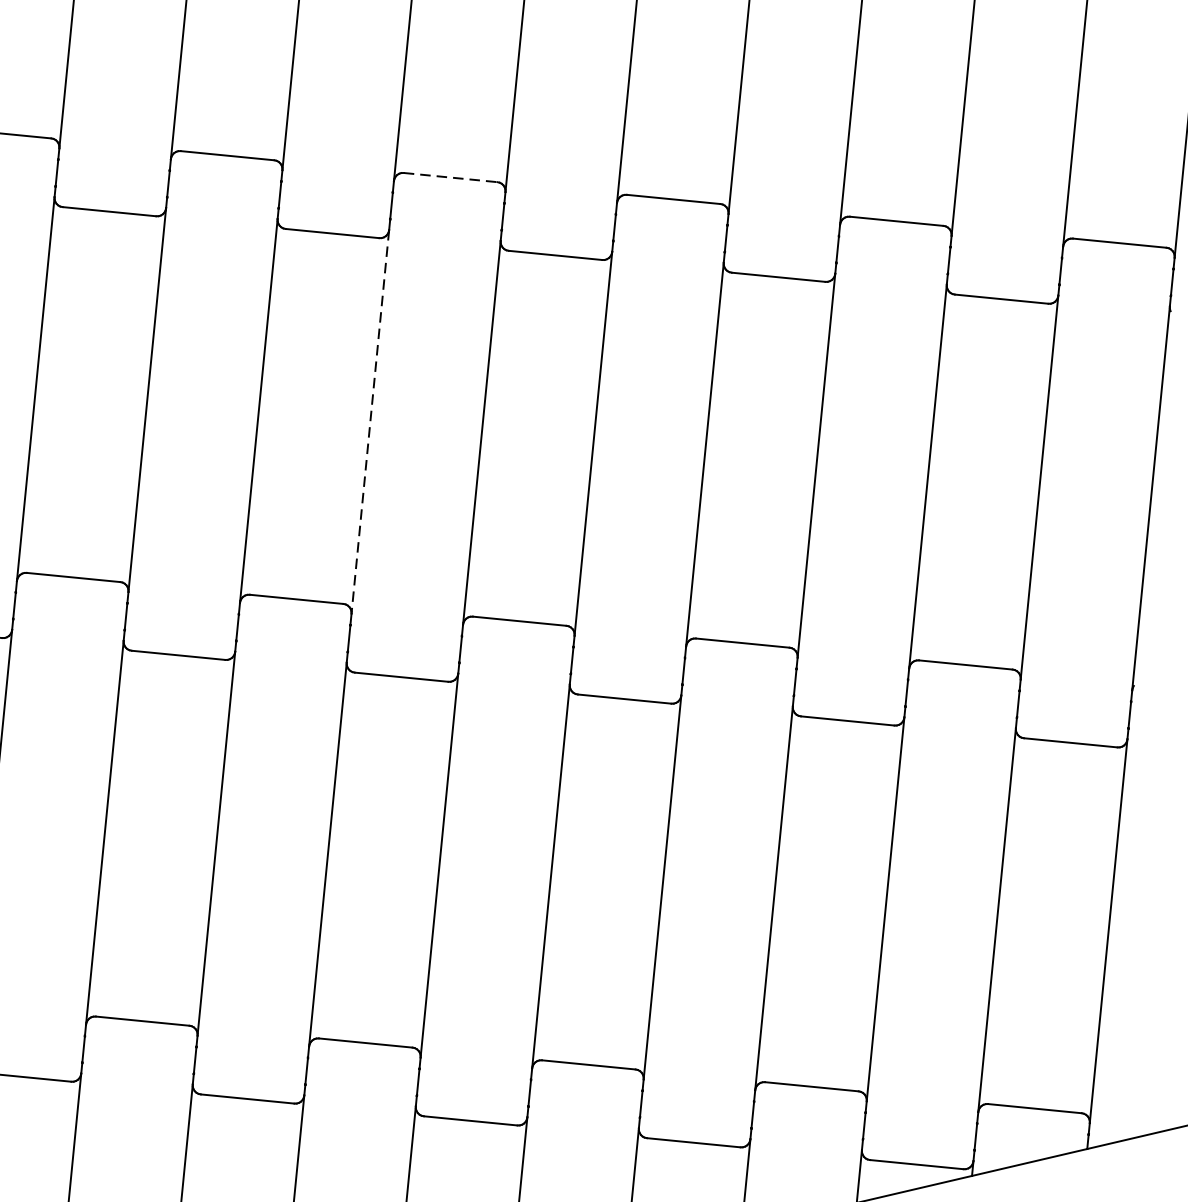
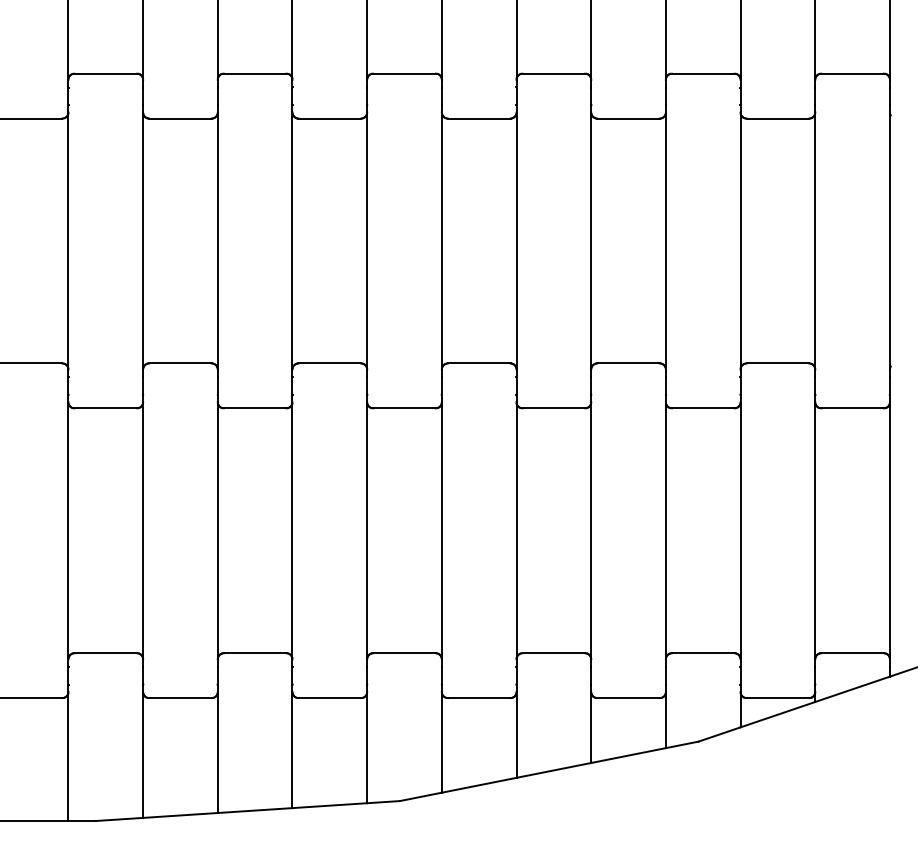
line: (452, 177) -> (405, 73), dashed -> solid
line: (370, 422) -> (367, 241), dashed -> solid

